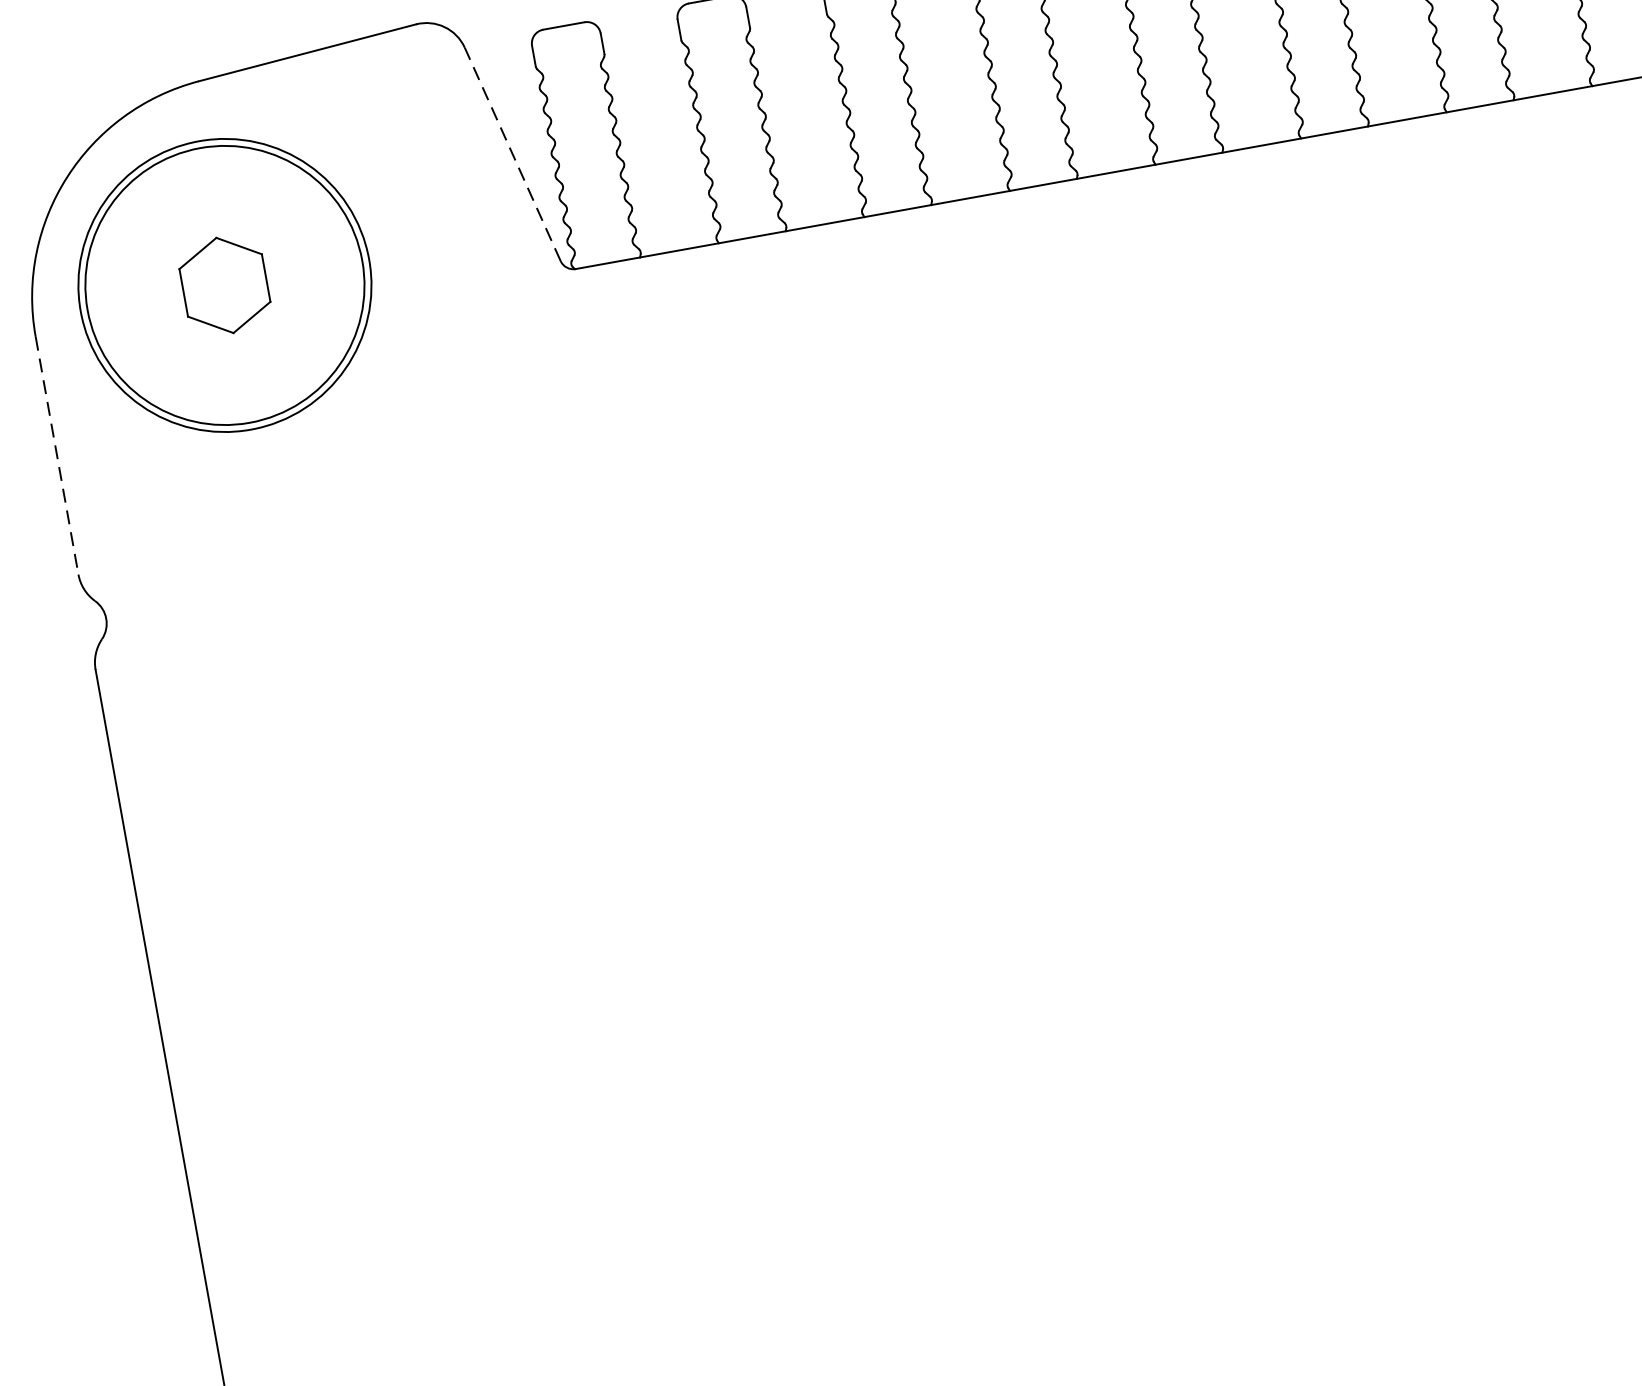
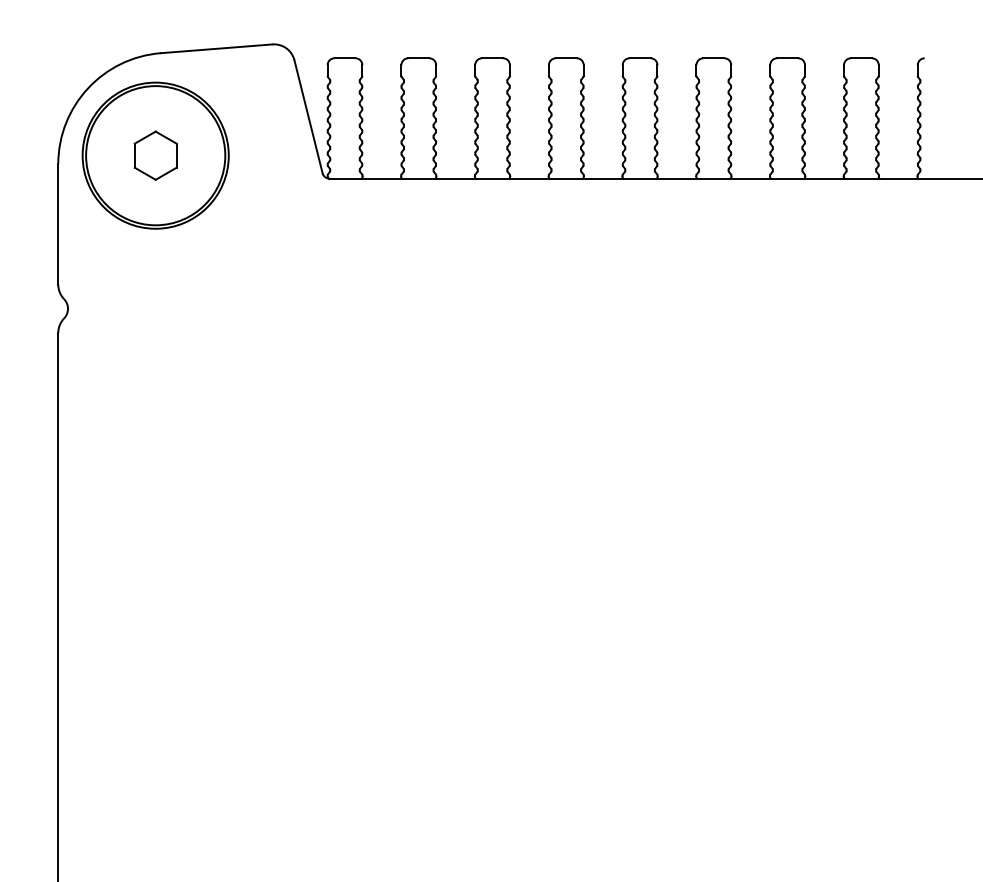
line: (512, 153) -> (308, 116), dashed -> solid
line: (57, 455) -> (58, 224), dashed -> solid

